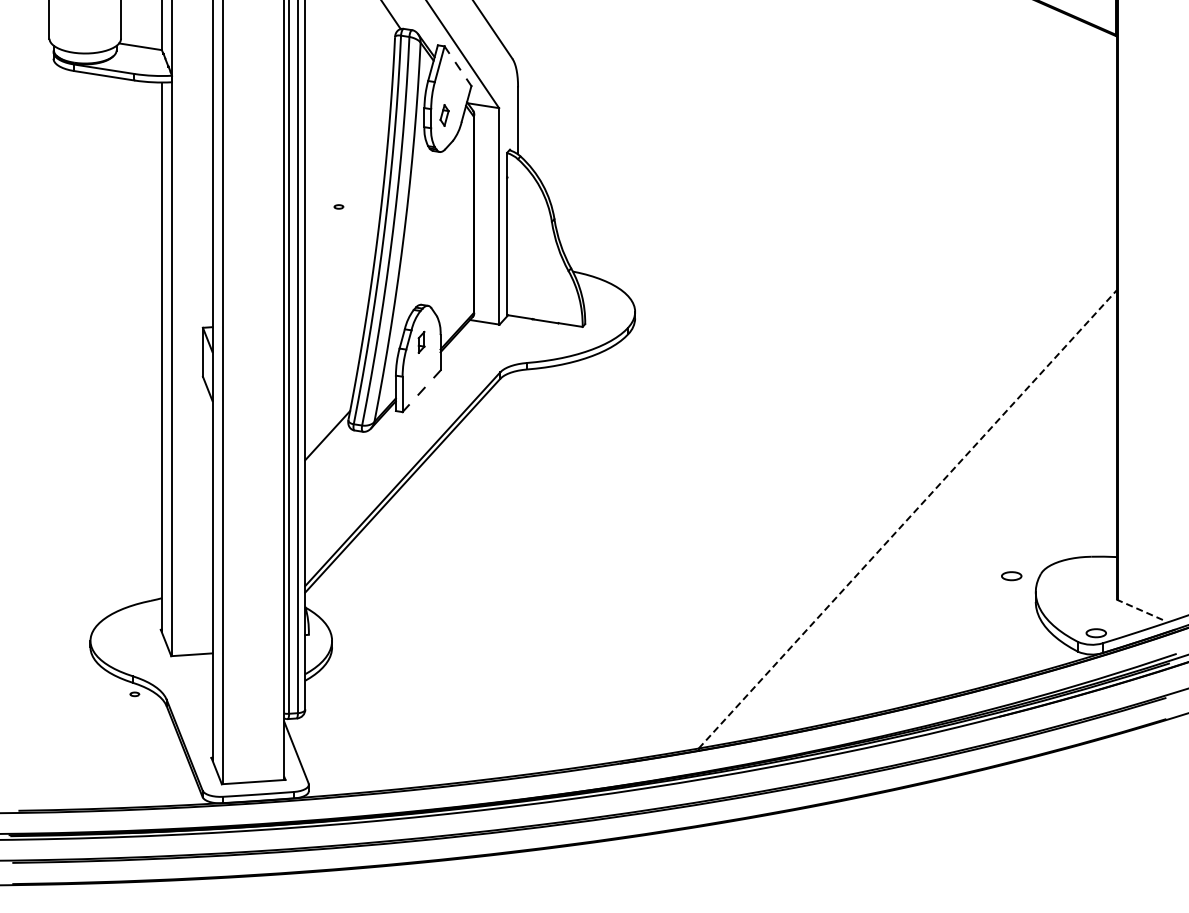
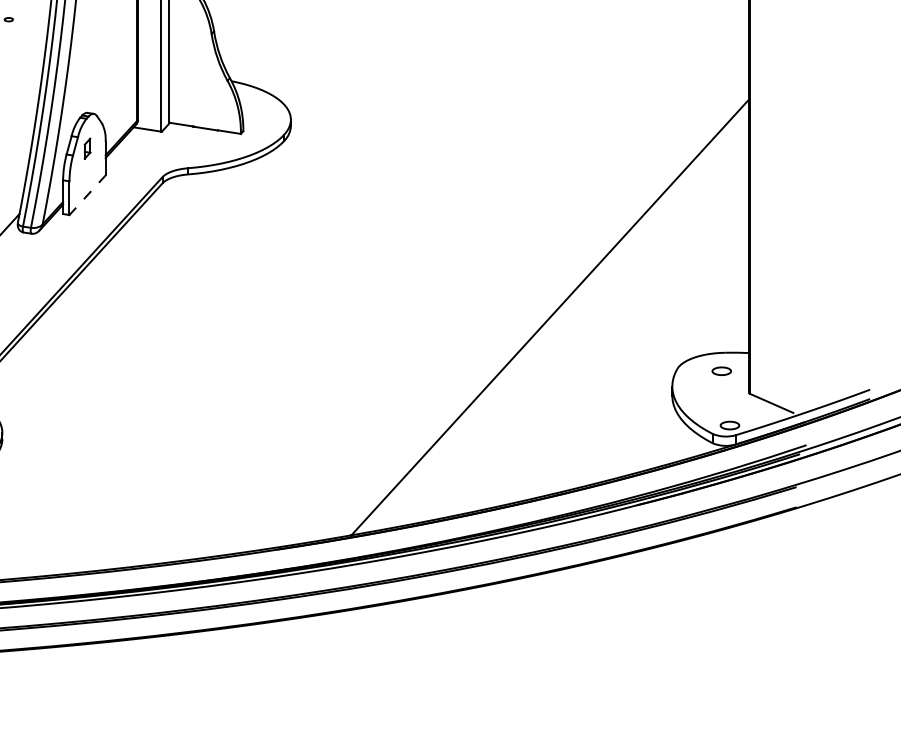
line: (908, 519) -> (551, 317), dashed -> solid
part: (1011, 576) -> (721, 371), moved
line: (1140, 609) -> (772, 402), dashed -> solid

